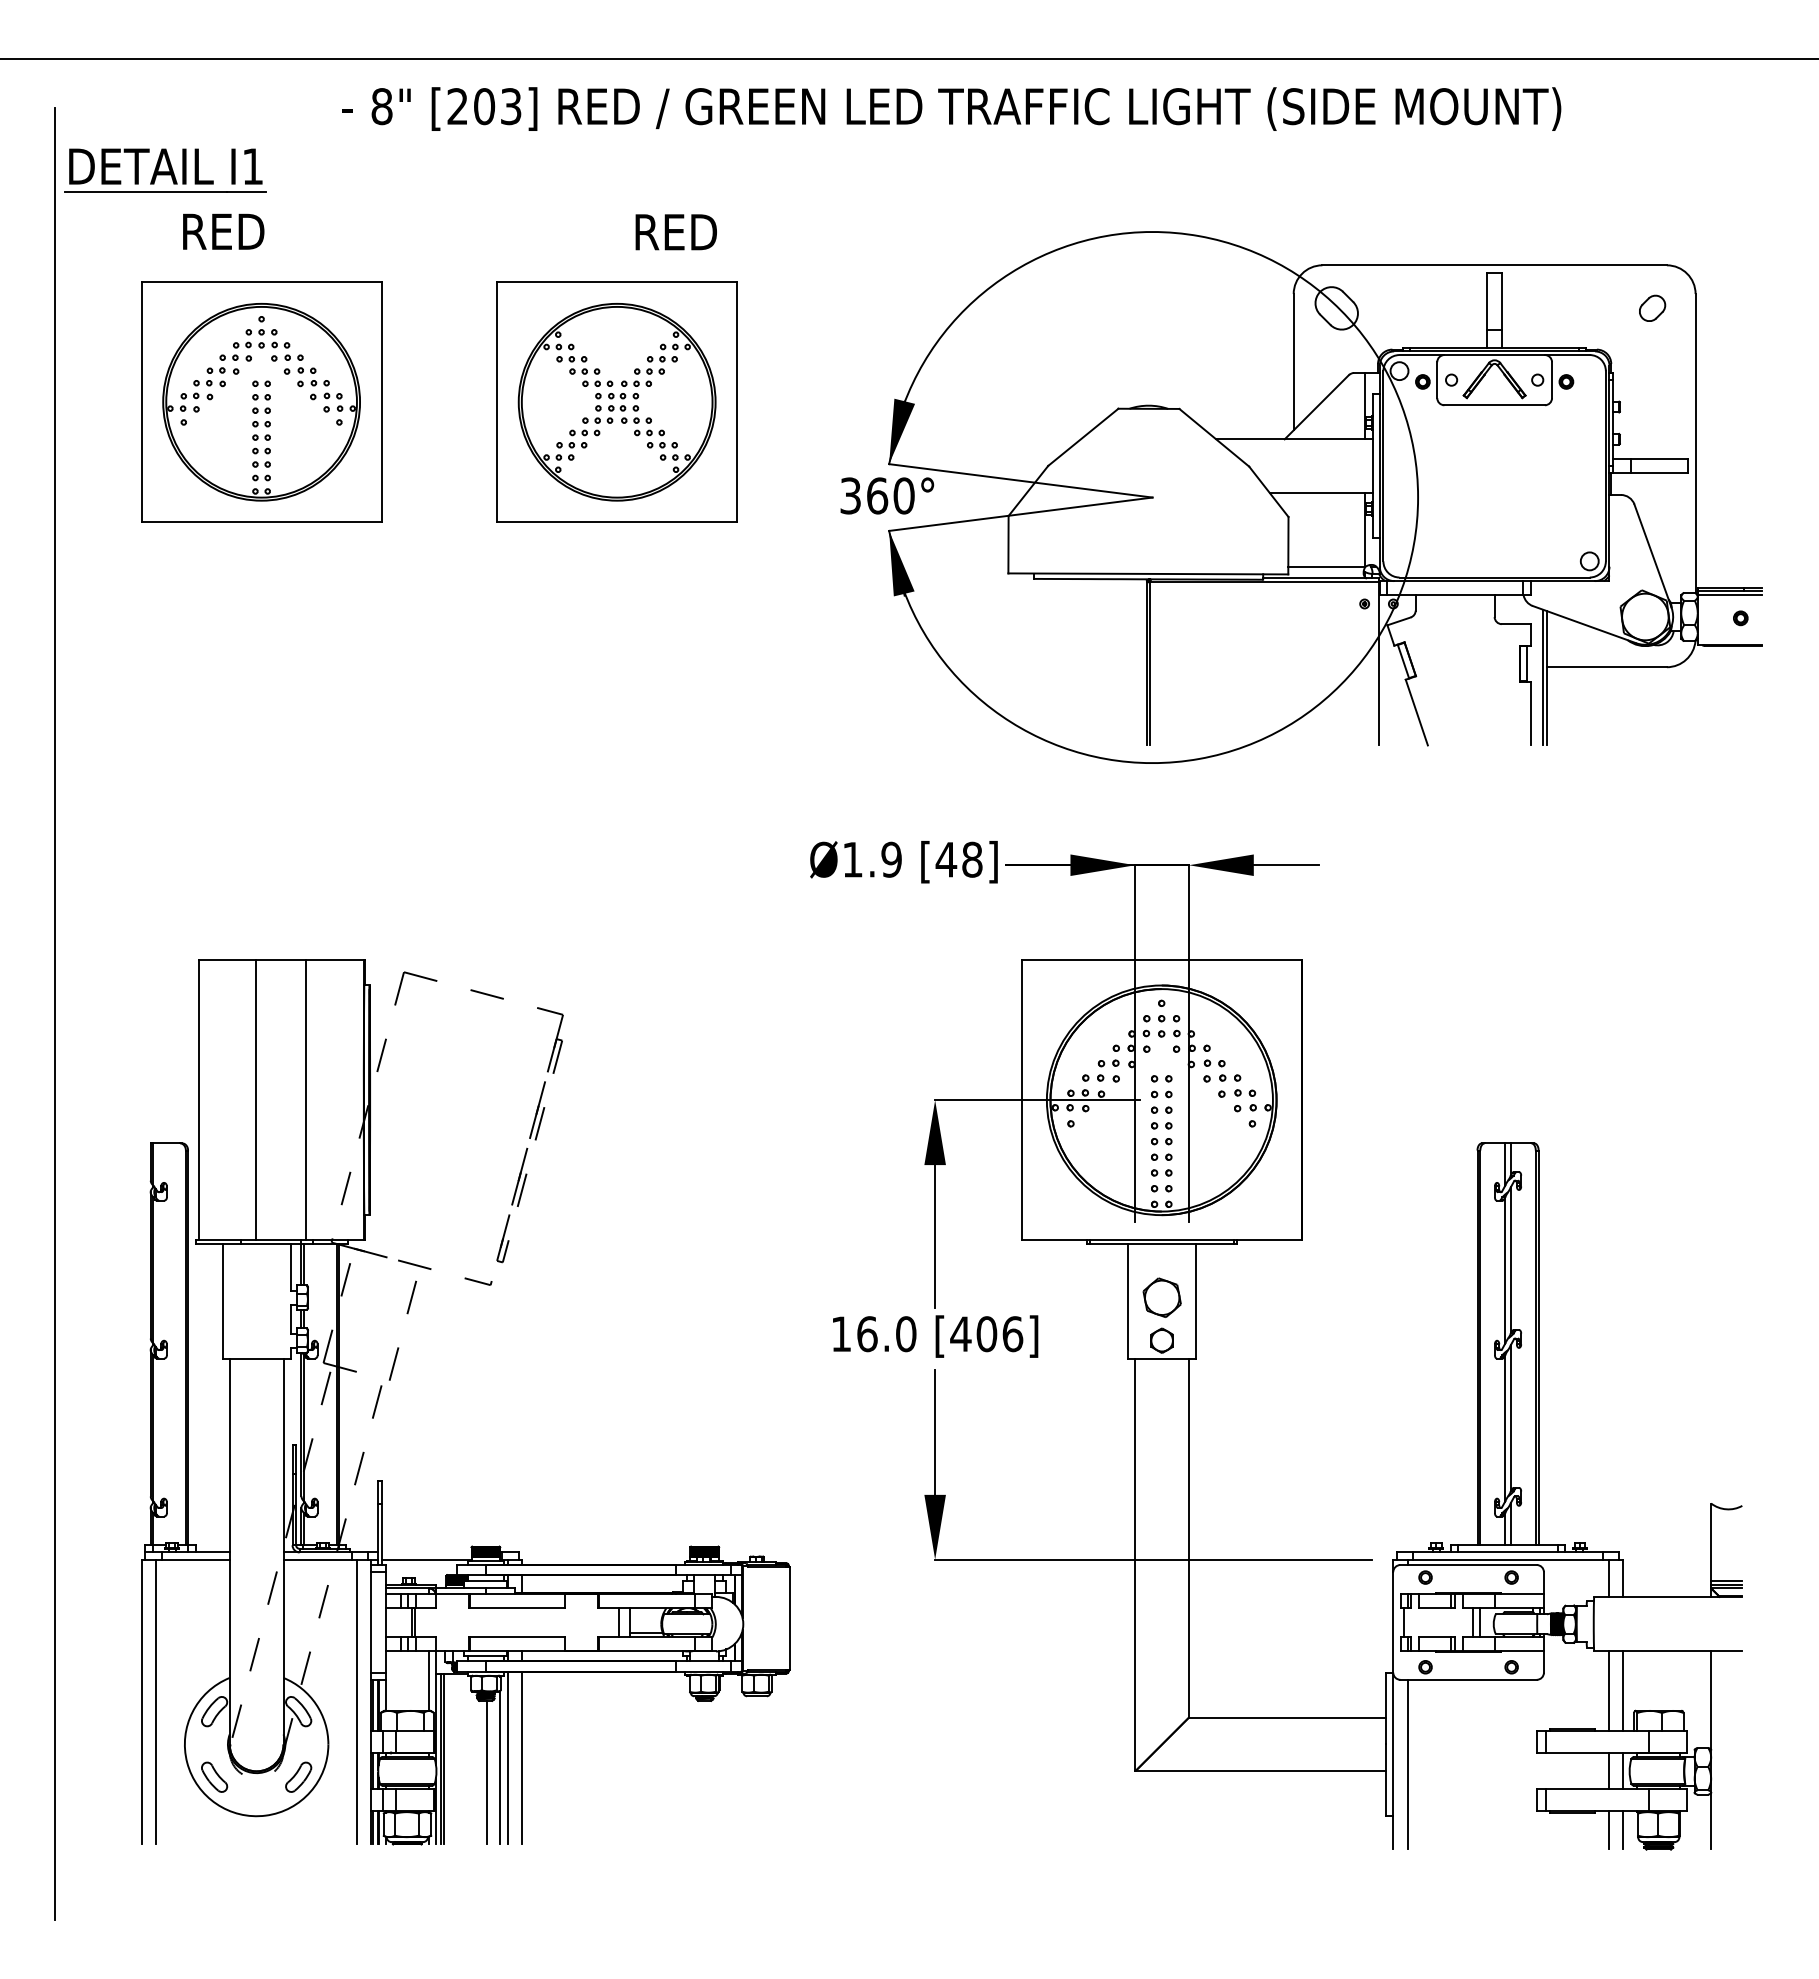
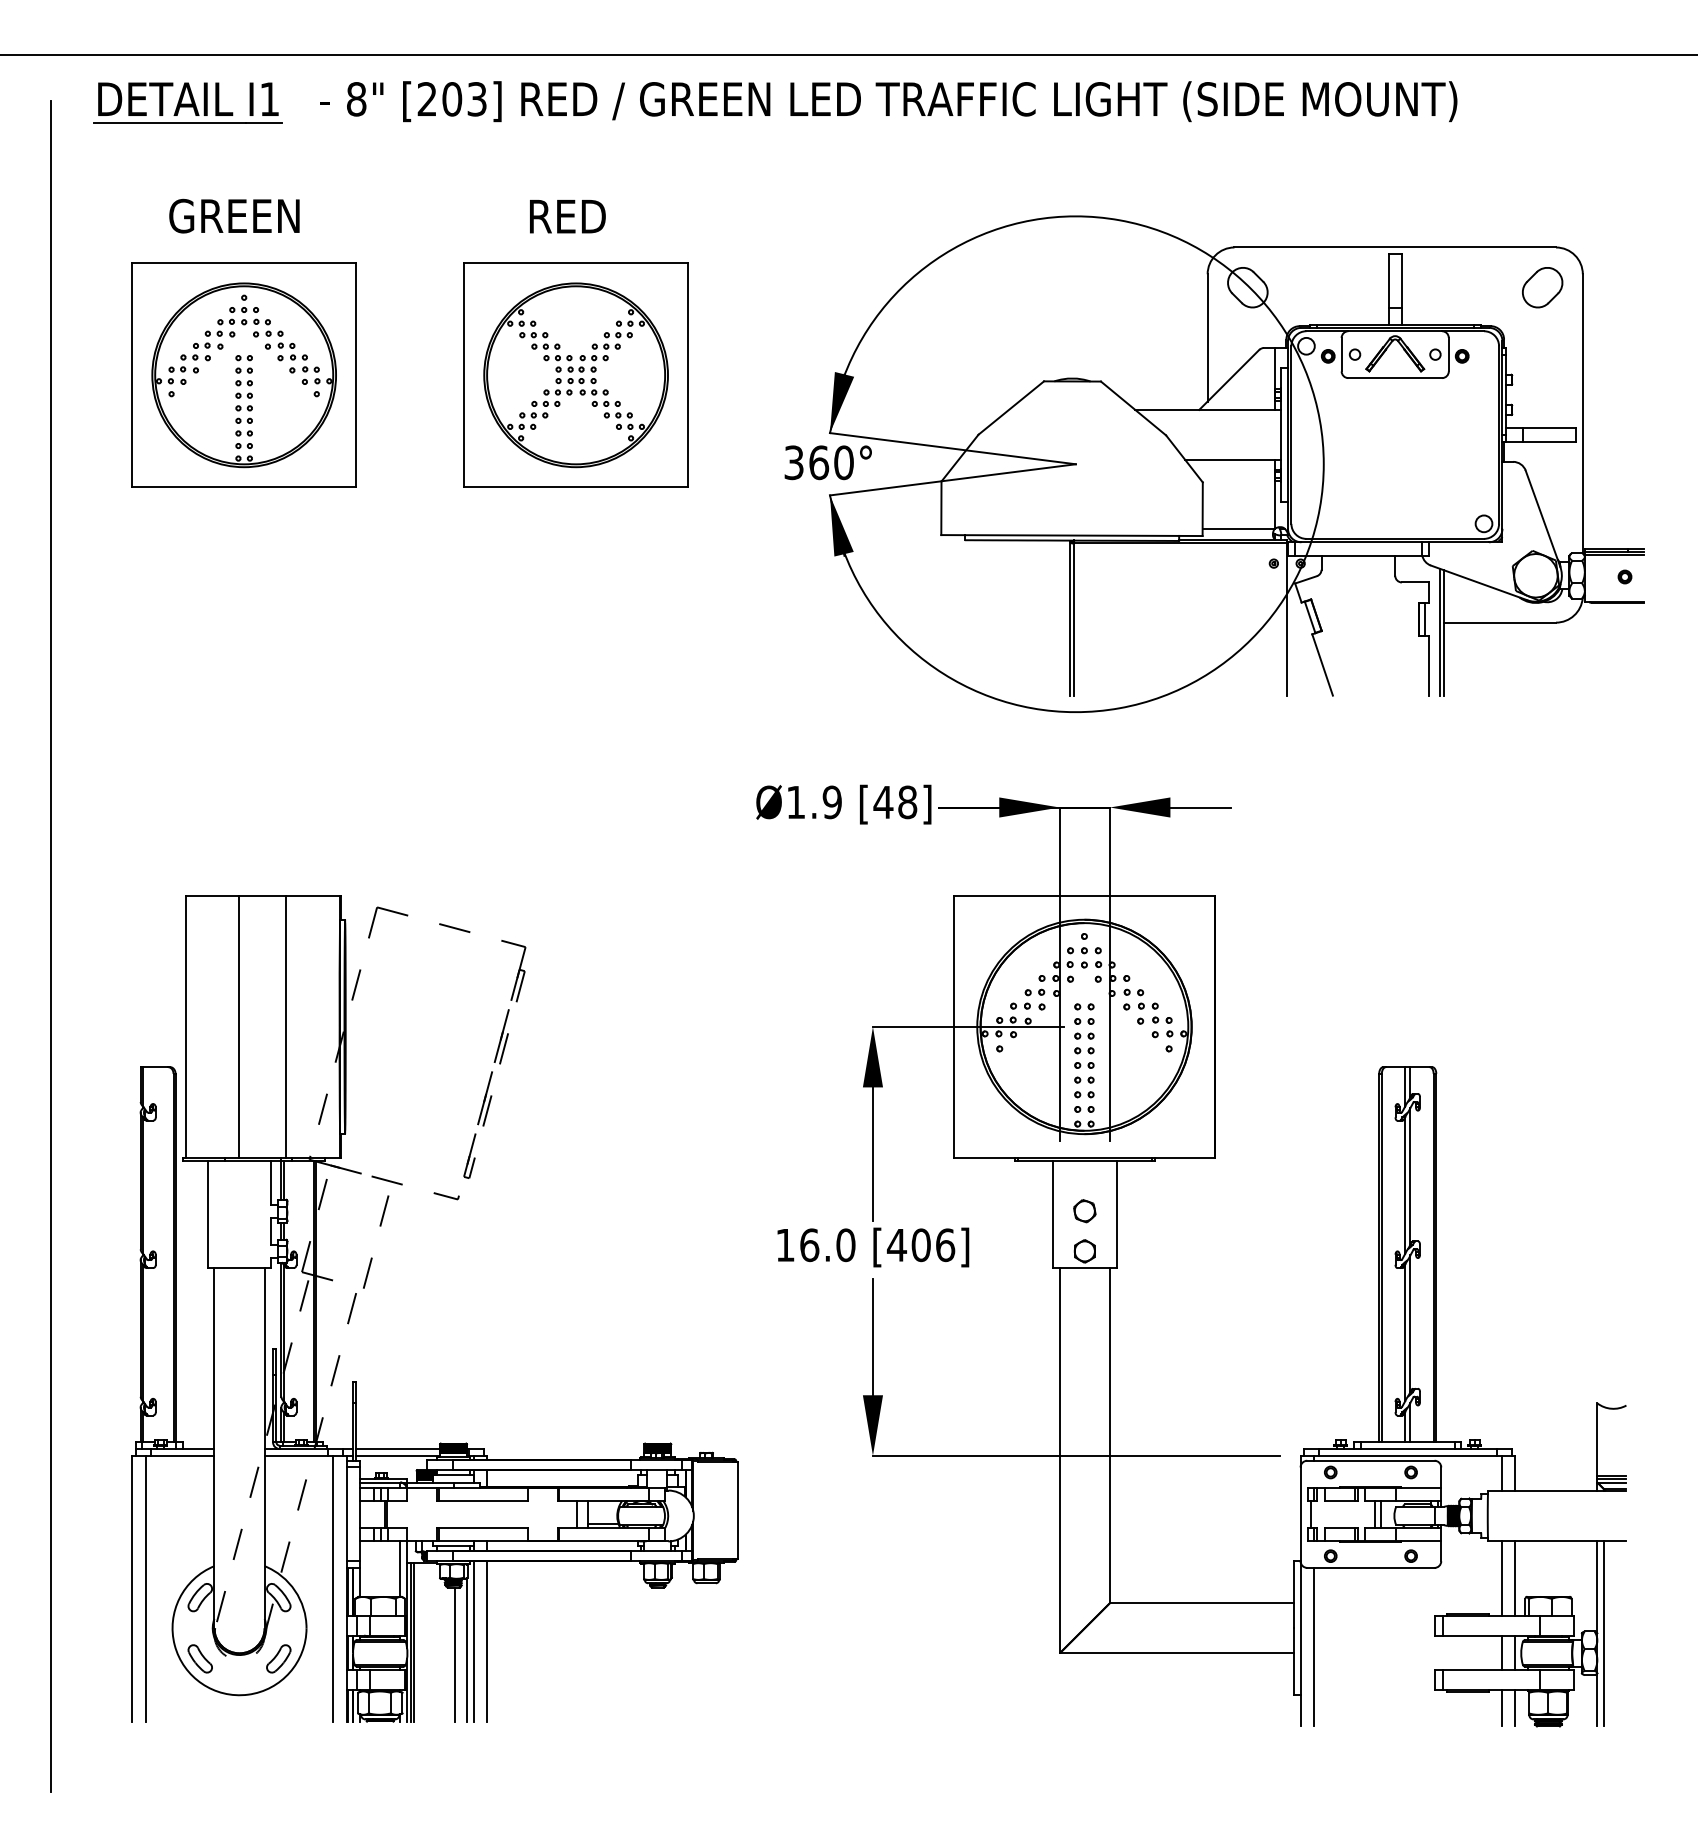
part: (165, 170) -> (188, 102), moved
text: (250, 231) -> (233, 215), RED -> GREEN
text: (675, 232) -> (567, 216), moved
part: (1652, 308) -> (1542, 287), size x1.67
part: (1161, 1297) -> (1084, 1211), size x0.62
line: (426, 1552) -> (398, 1449), added
line: (1718, 1750) -> (1604, 1633), added

